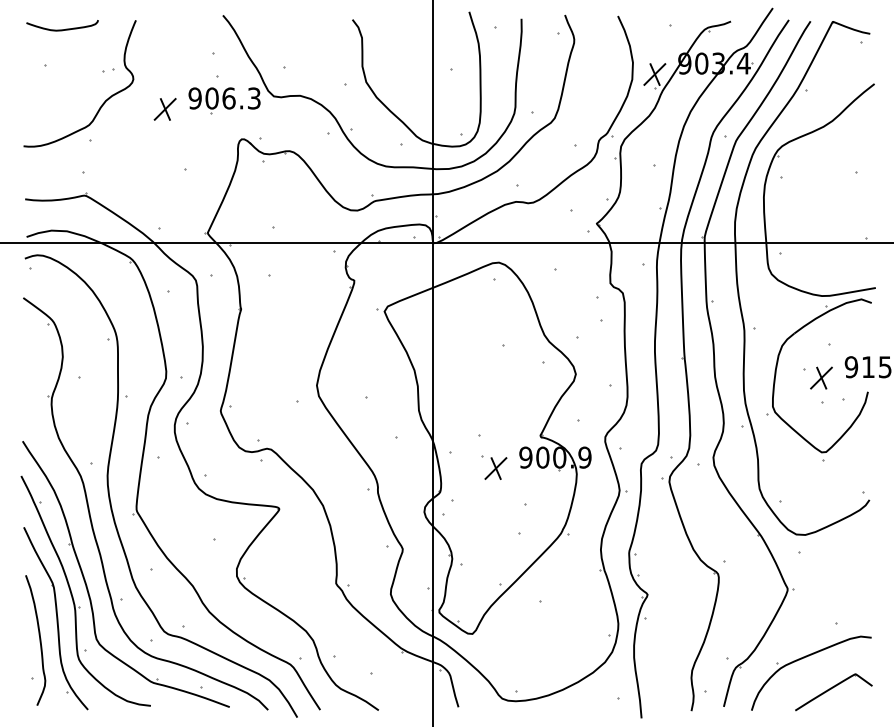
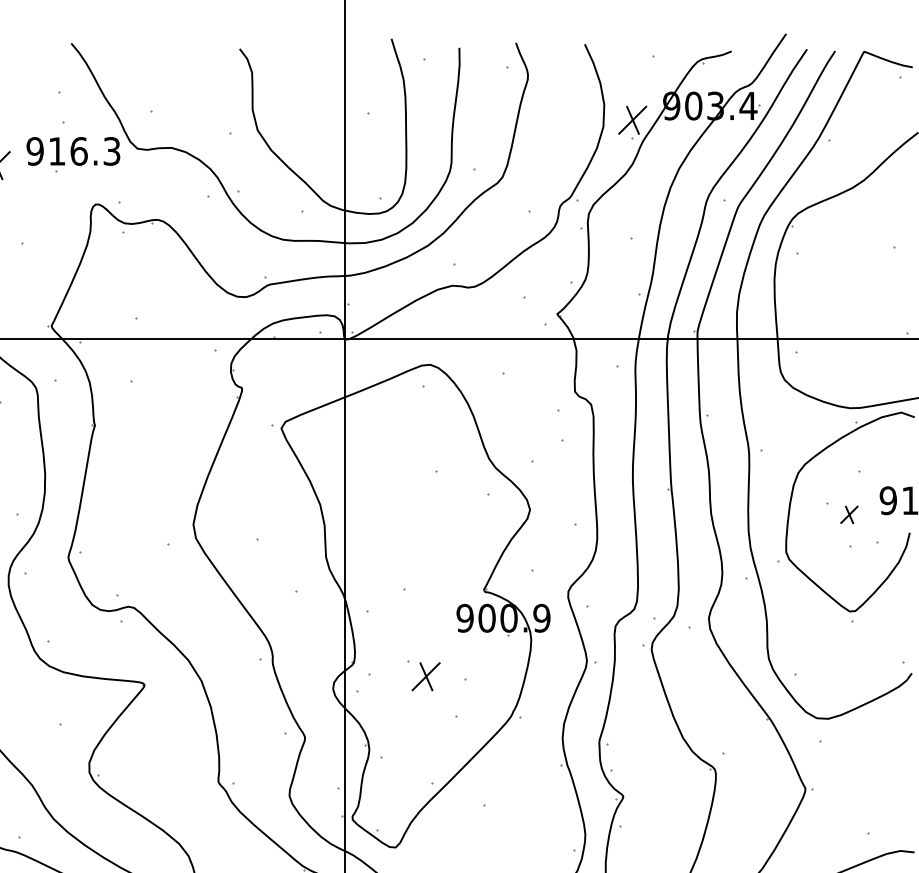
text: (211, 98) -> (56, 151), 906.3 -> 916.3
part: (821, 377) -> (849, 514), size x0.6
part: (494, 467) -> (424, 675), moved

